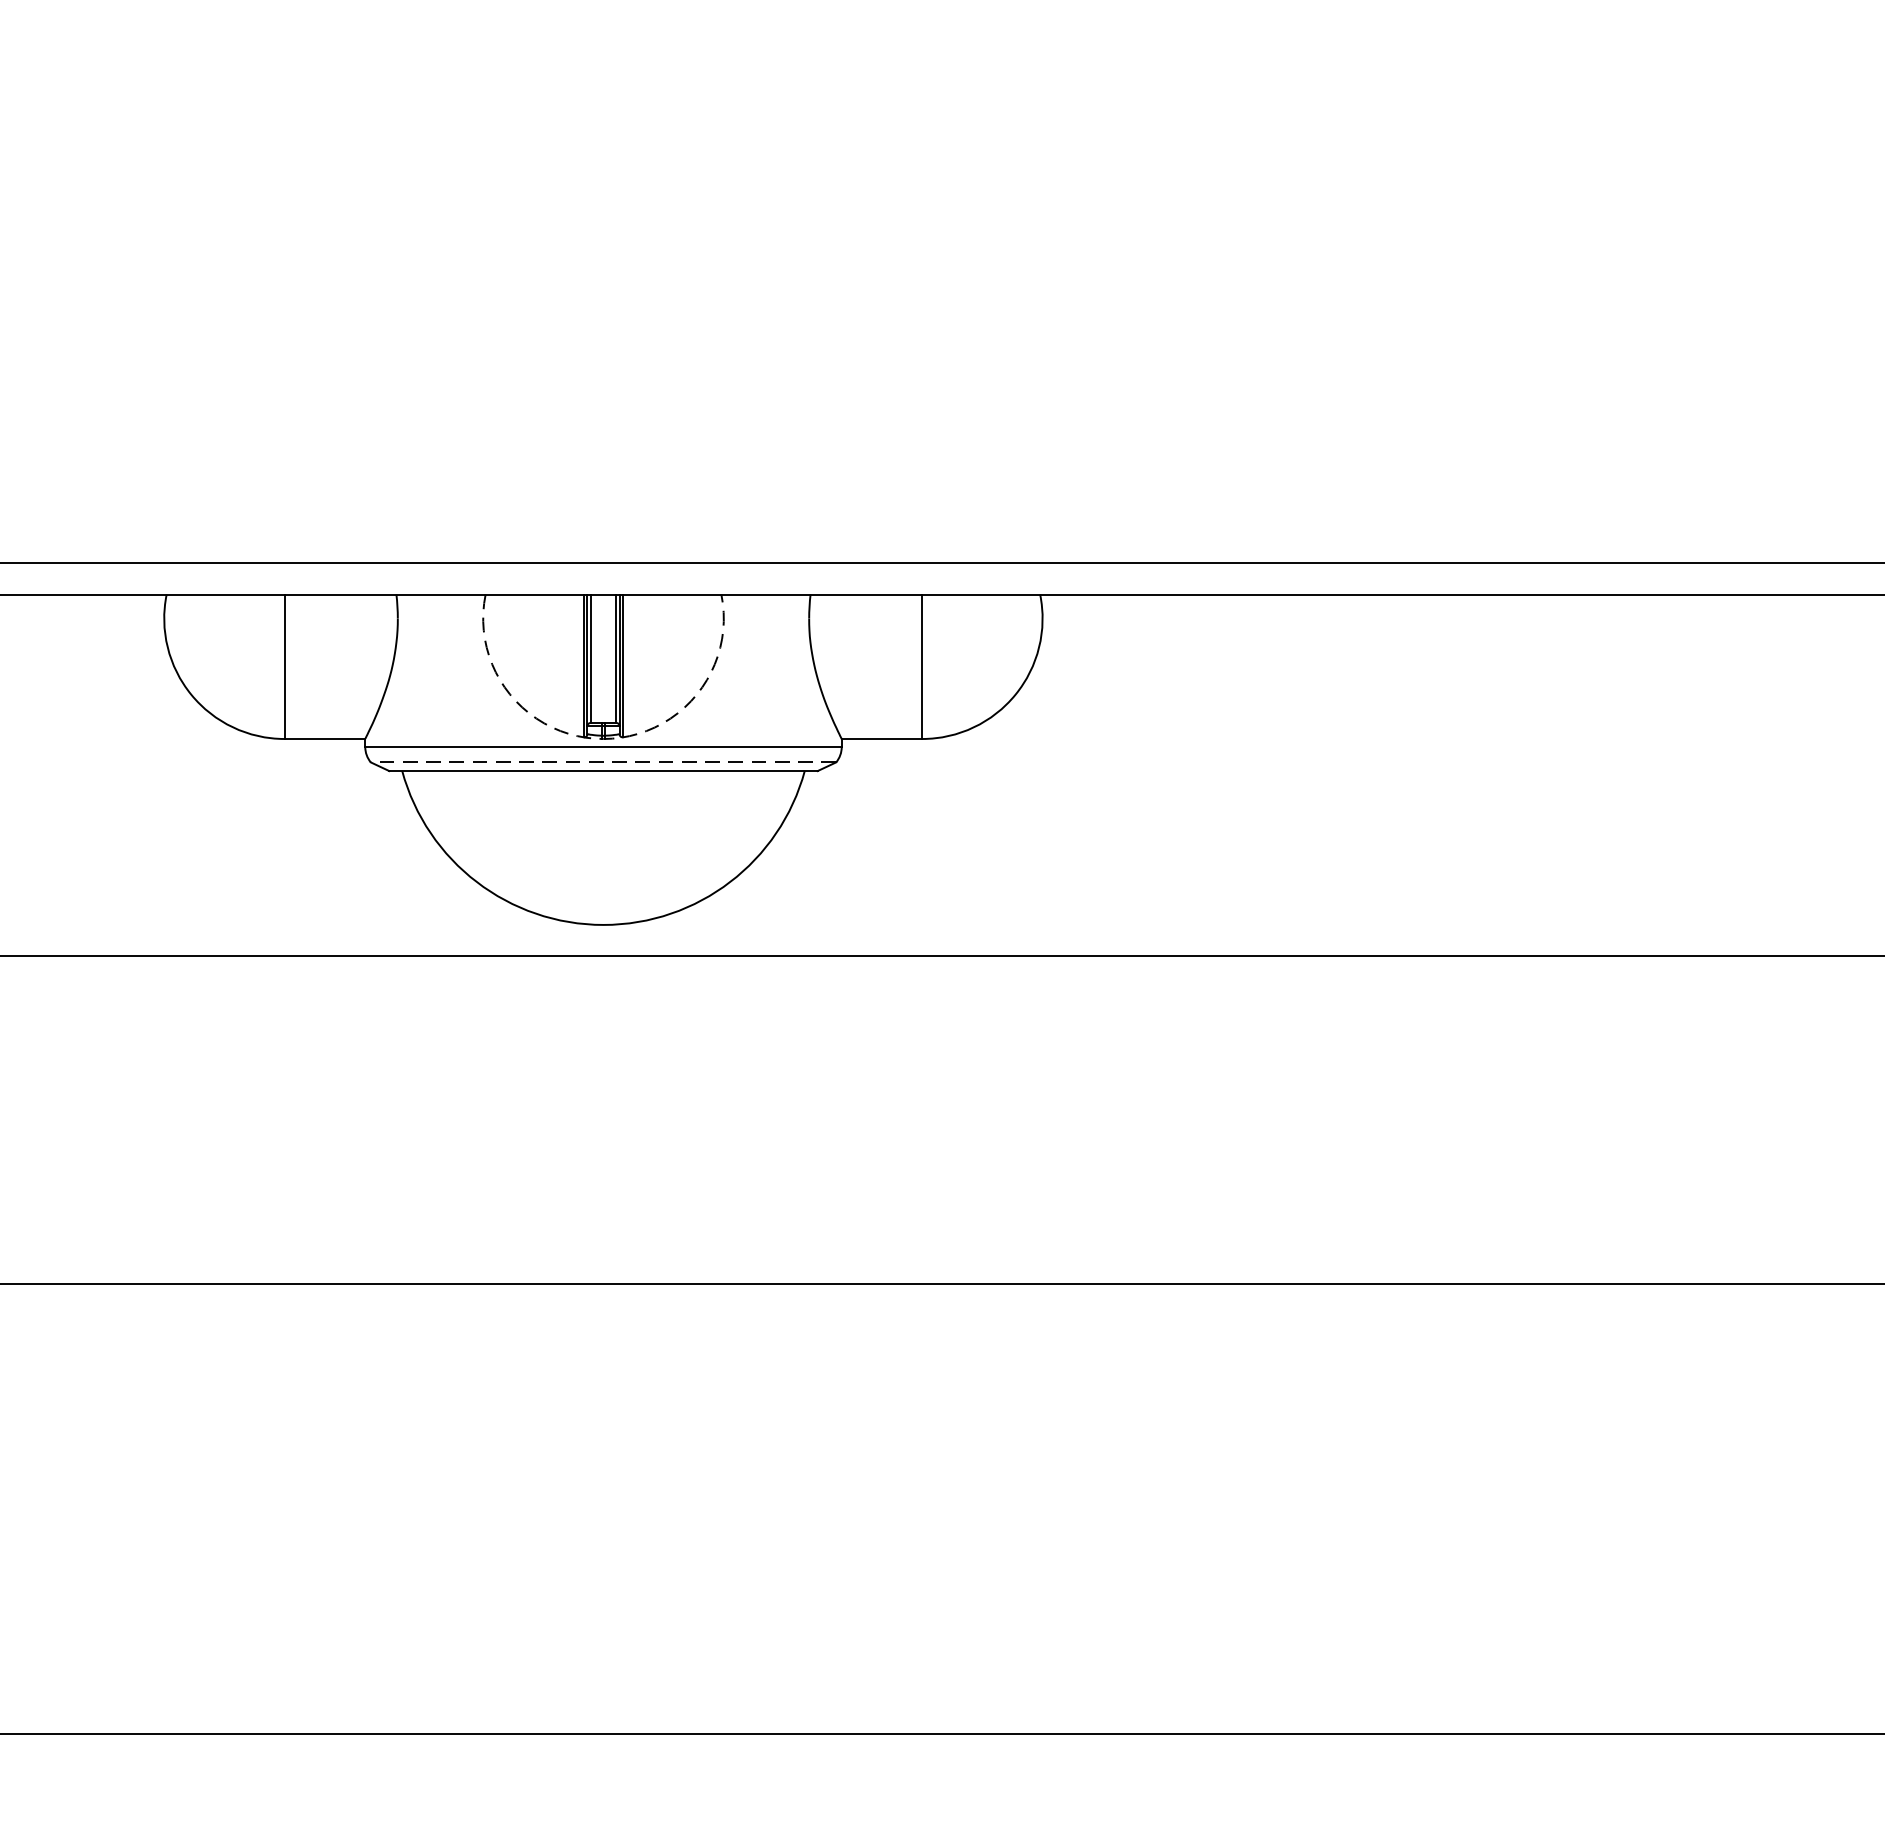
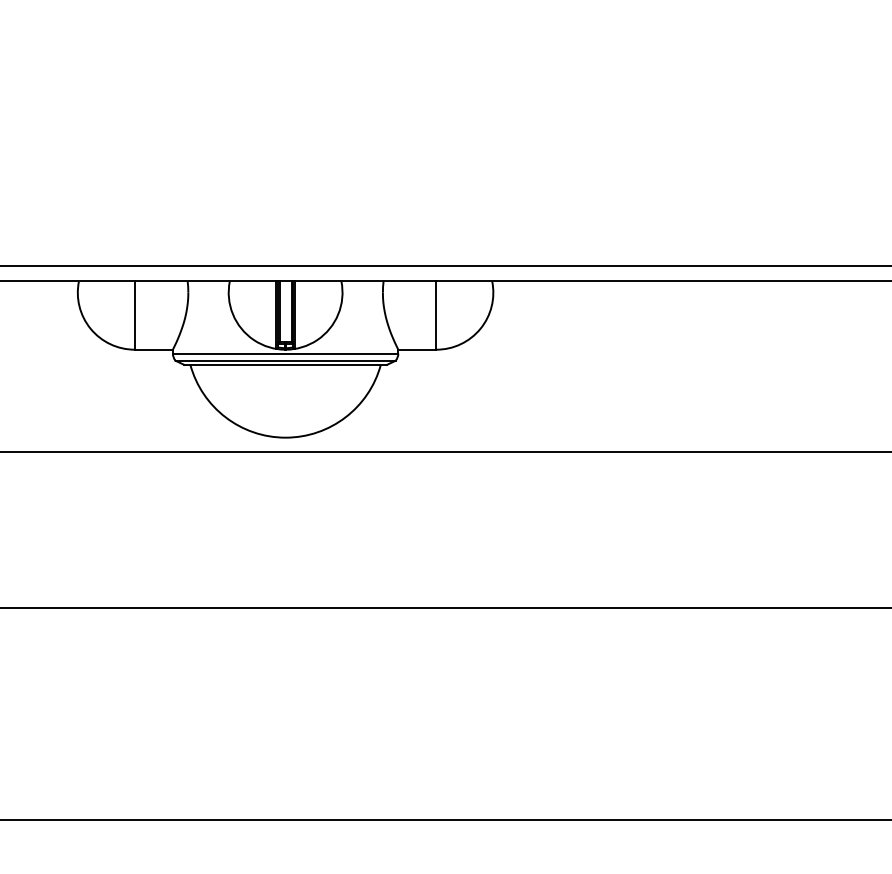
arc: (603, 738) -> (285, 349), dashed -> solid
line: (603, 761) -> (285, 360), dashed -> solid

